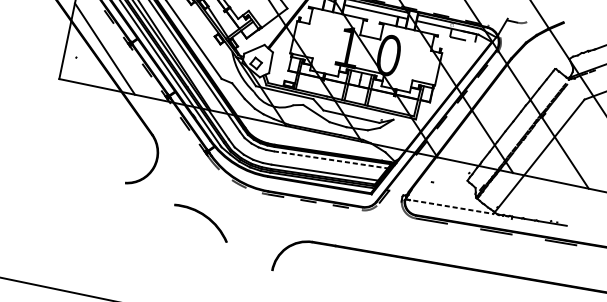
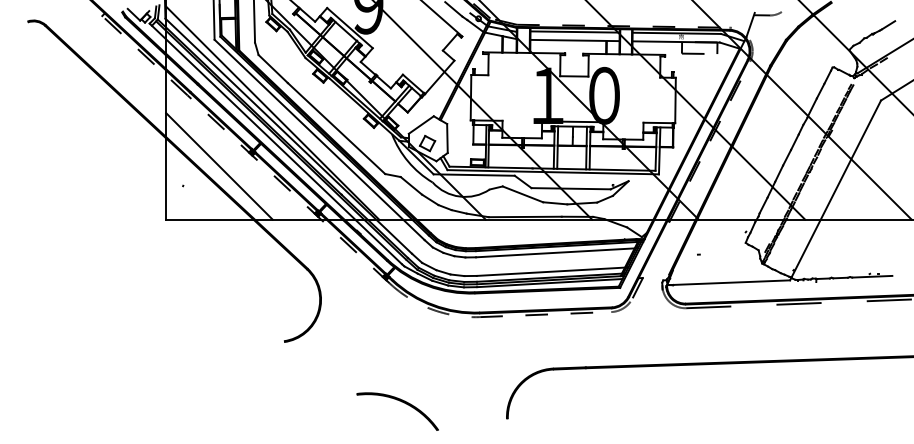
line: (331, 159) -> (556, 252), dashed -> solid
line: (449, 206) -> (728, 282), dashed -> solid
part: (205, 217) -> (401, 402), moved

